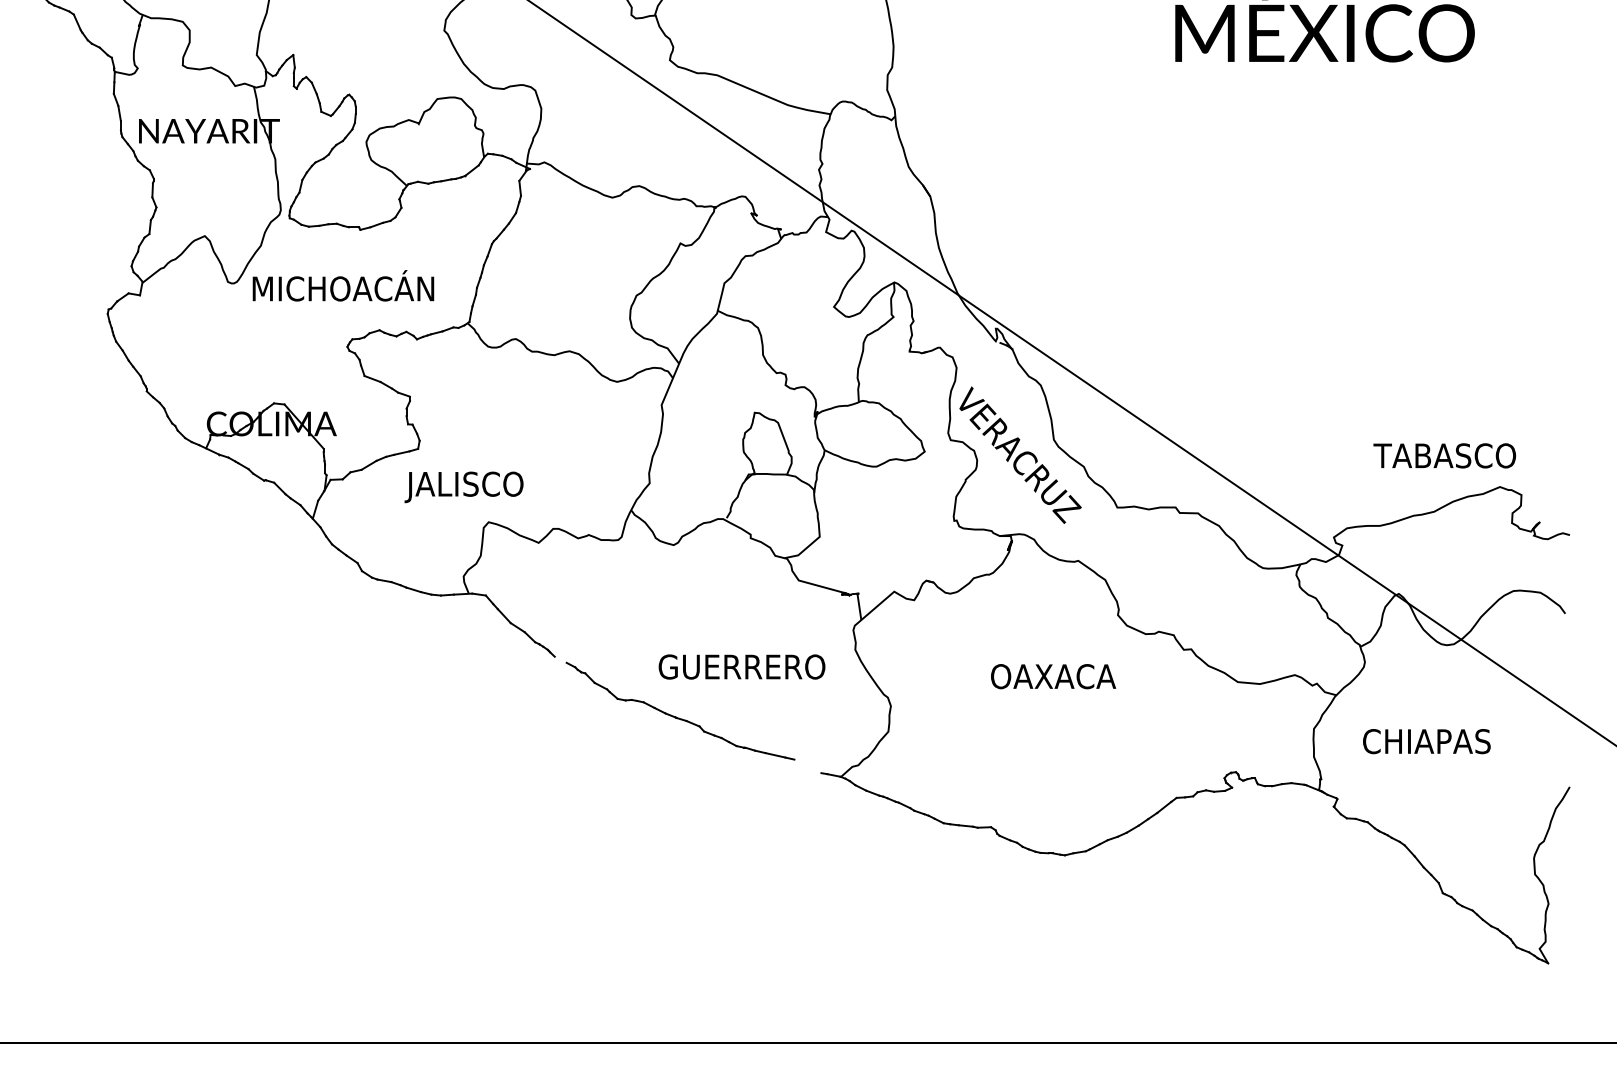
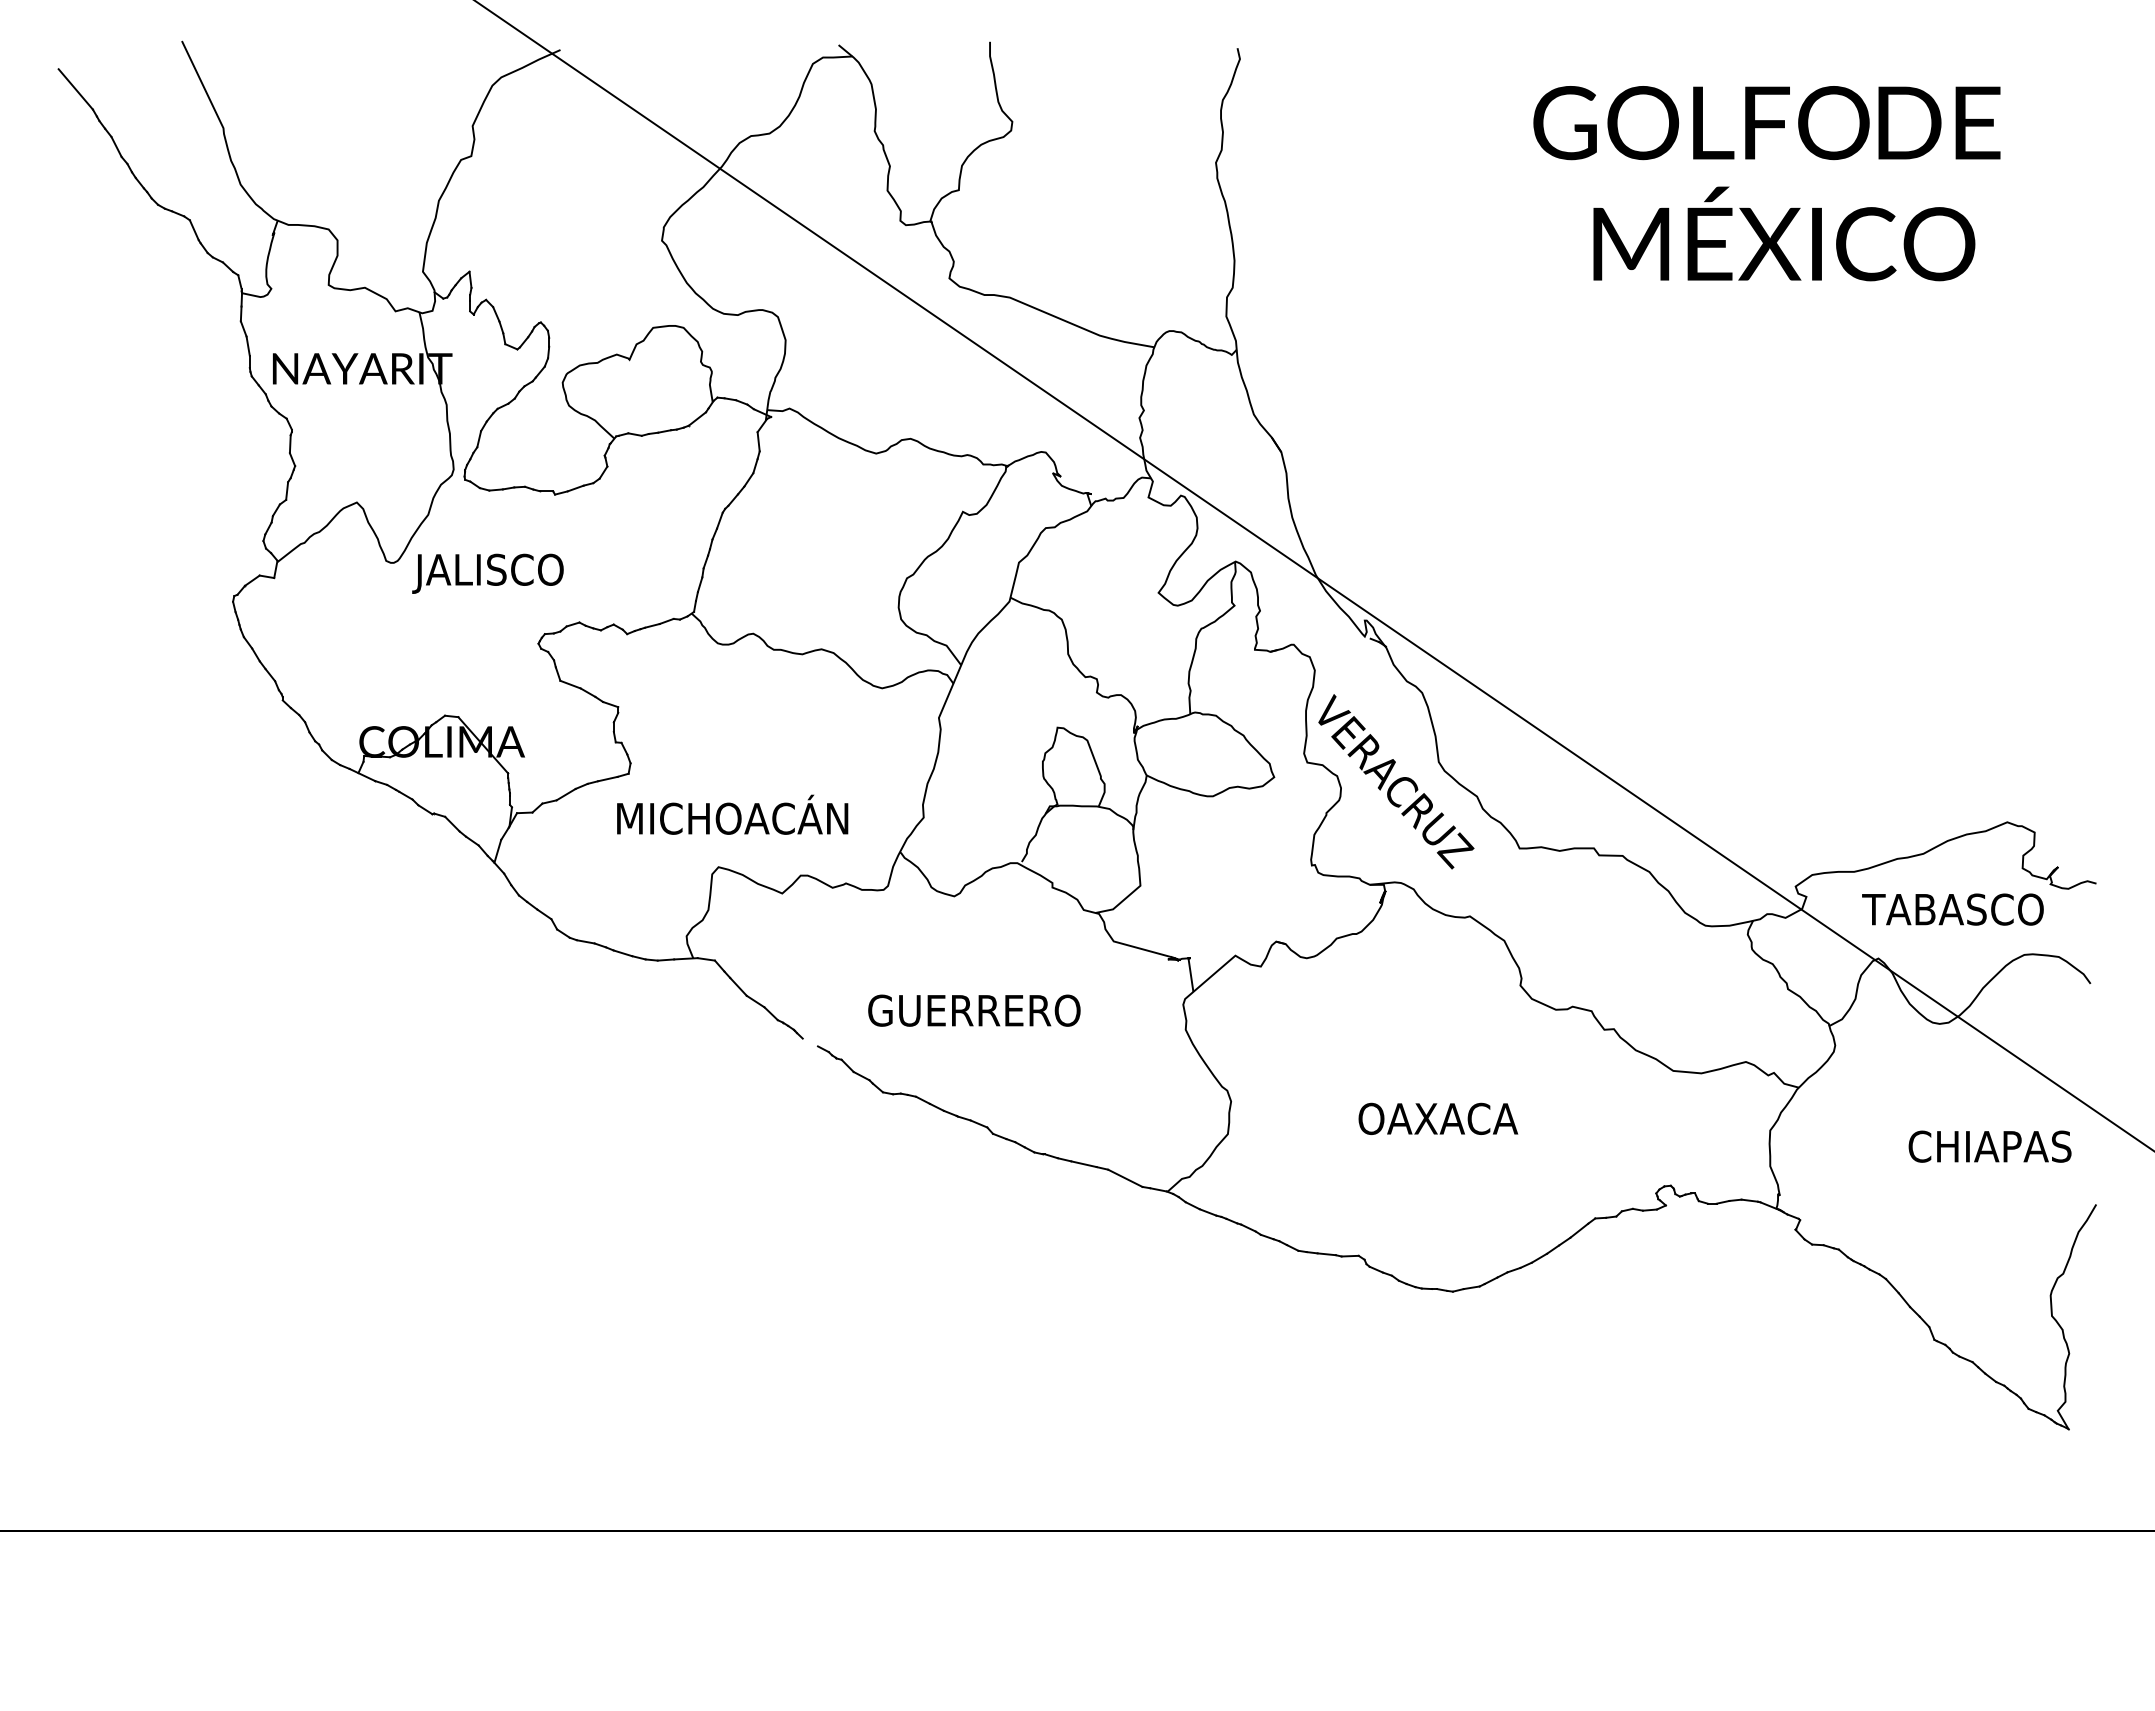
text: (341, 288) -> (530, 569), MICHOACÁN -> JALISCO
text: (1444, 455) -> (1952, 909), moved
text: (497, 484) -> (729, 818), JALISCO -> MICHOACÁN
text: (742, 666) -> (974, 1010), moved
text: (1053, 676) -> (1438, 1118), moved
text: (1426, 741) -> (1989, 1146), moved
line: (808, 765) -> (1125, 1177), added

